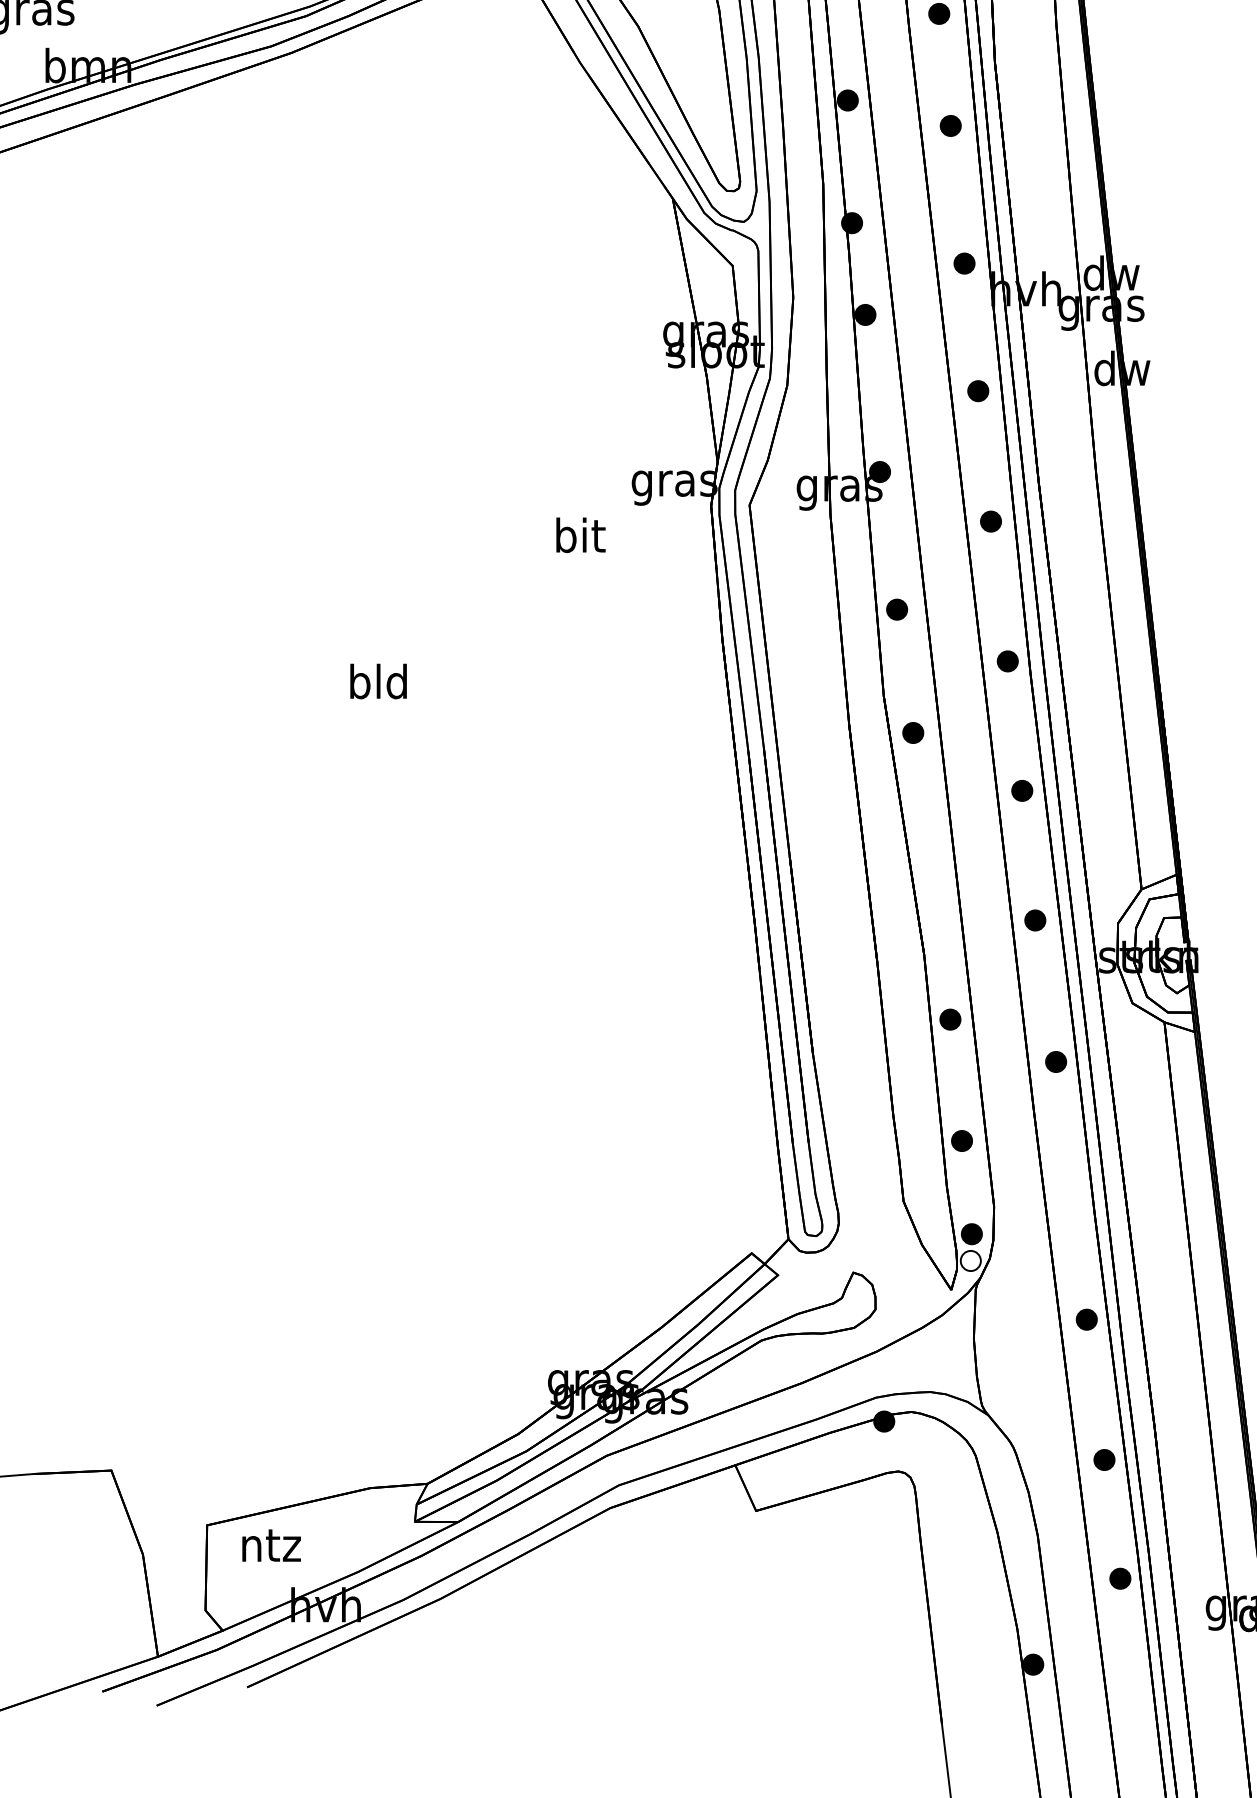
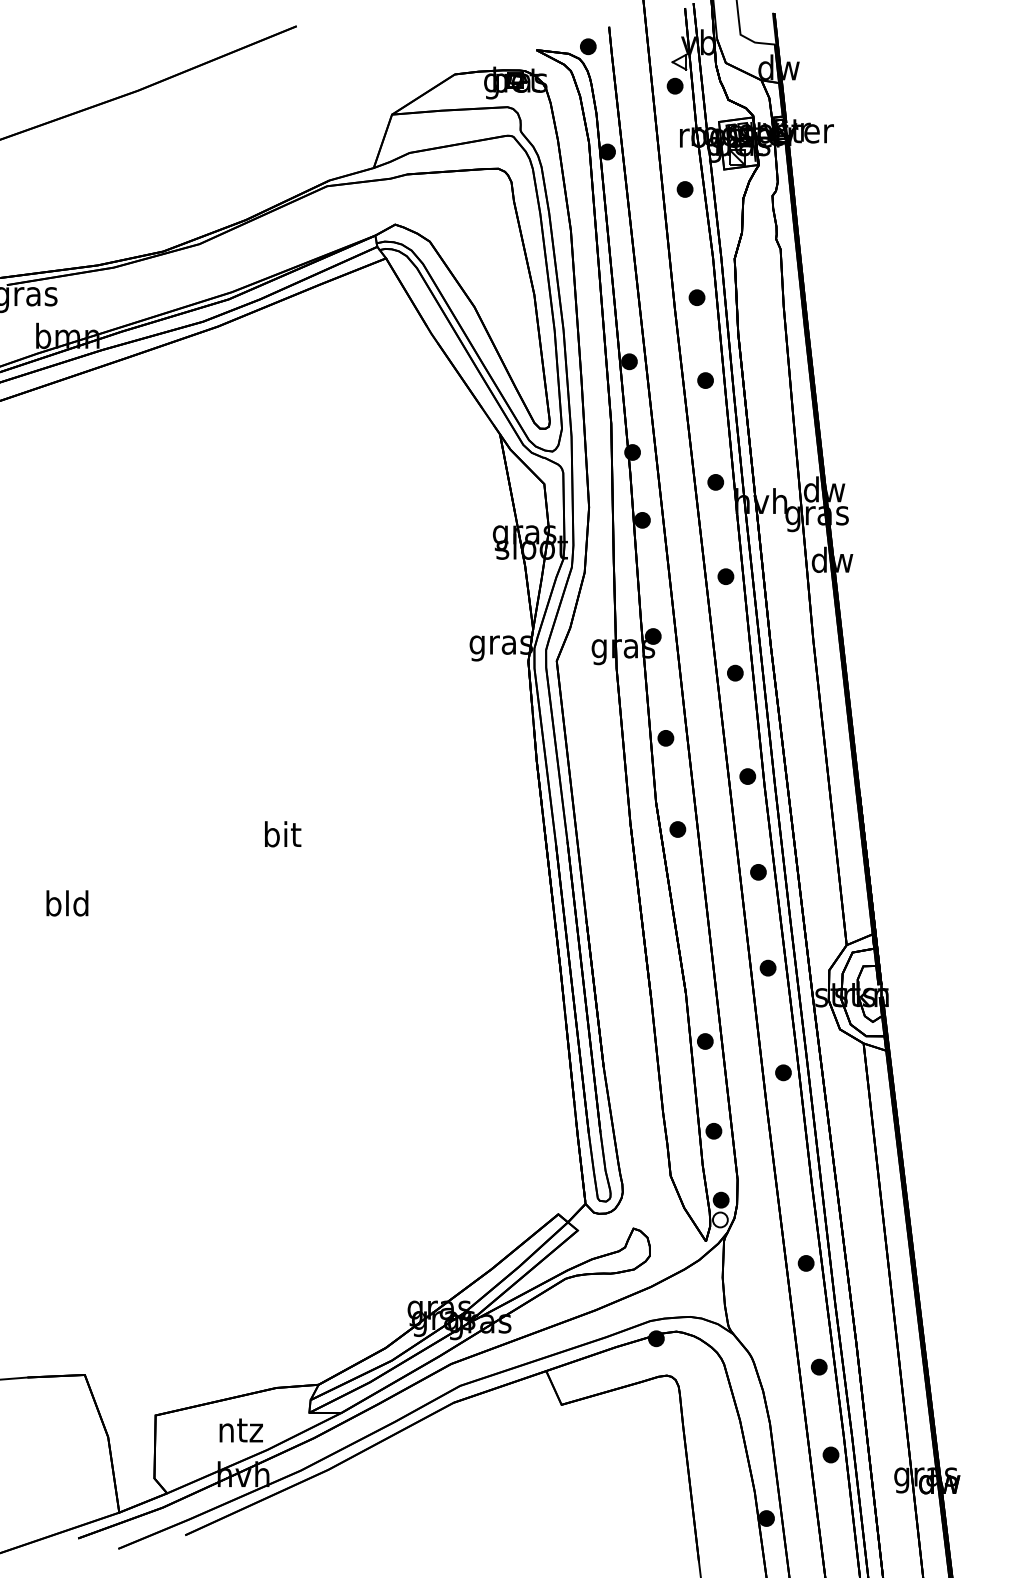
text: (581, 535) -> (283, 834), moved
text: (378, 681) -> (67, 903), moved
text: (270, 1545) -> (240, 1430), moved

